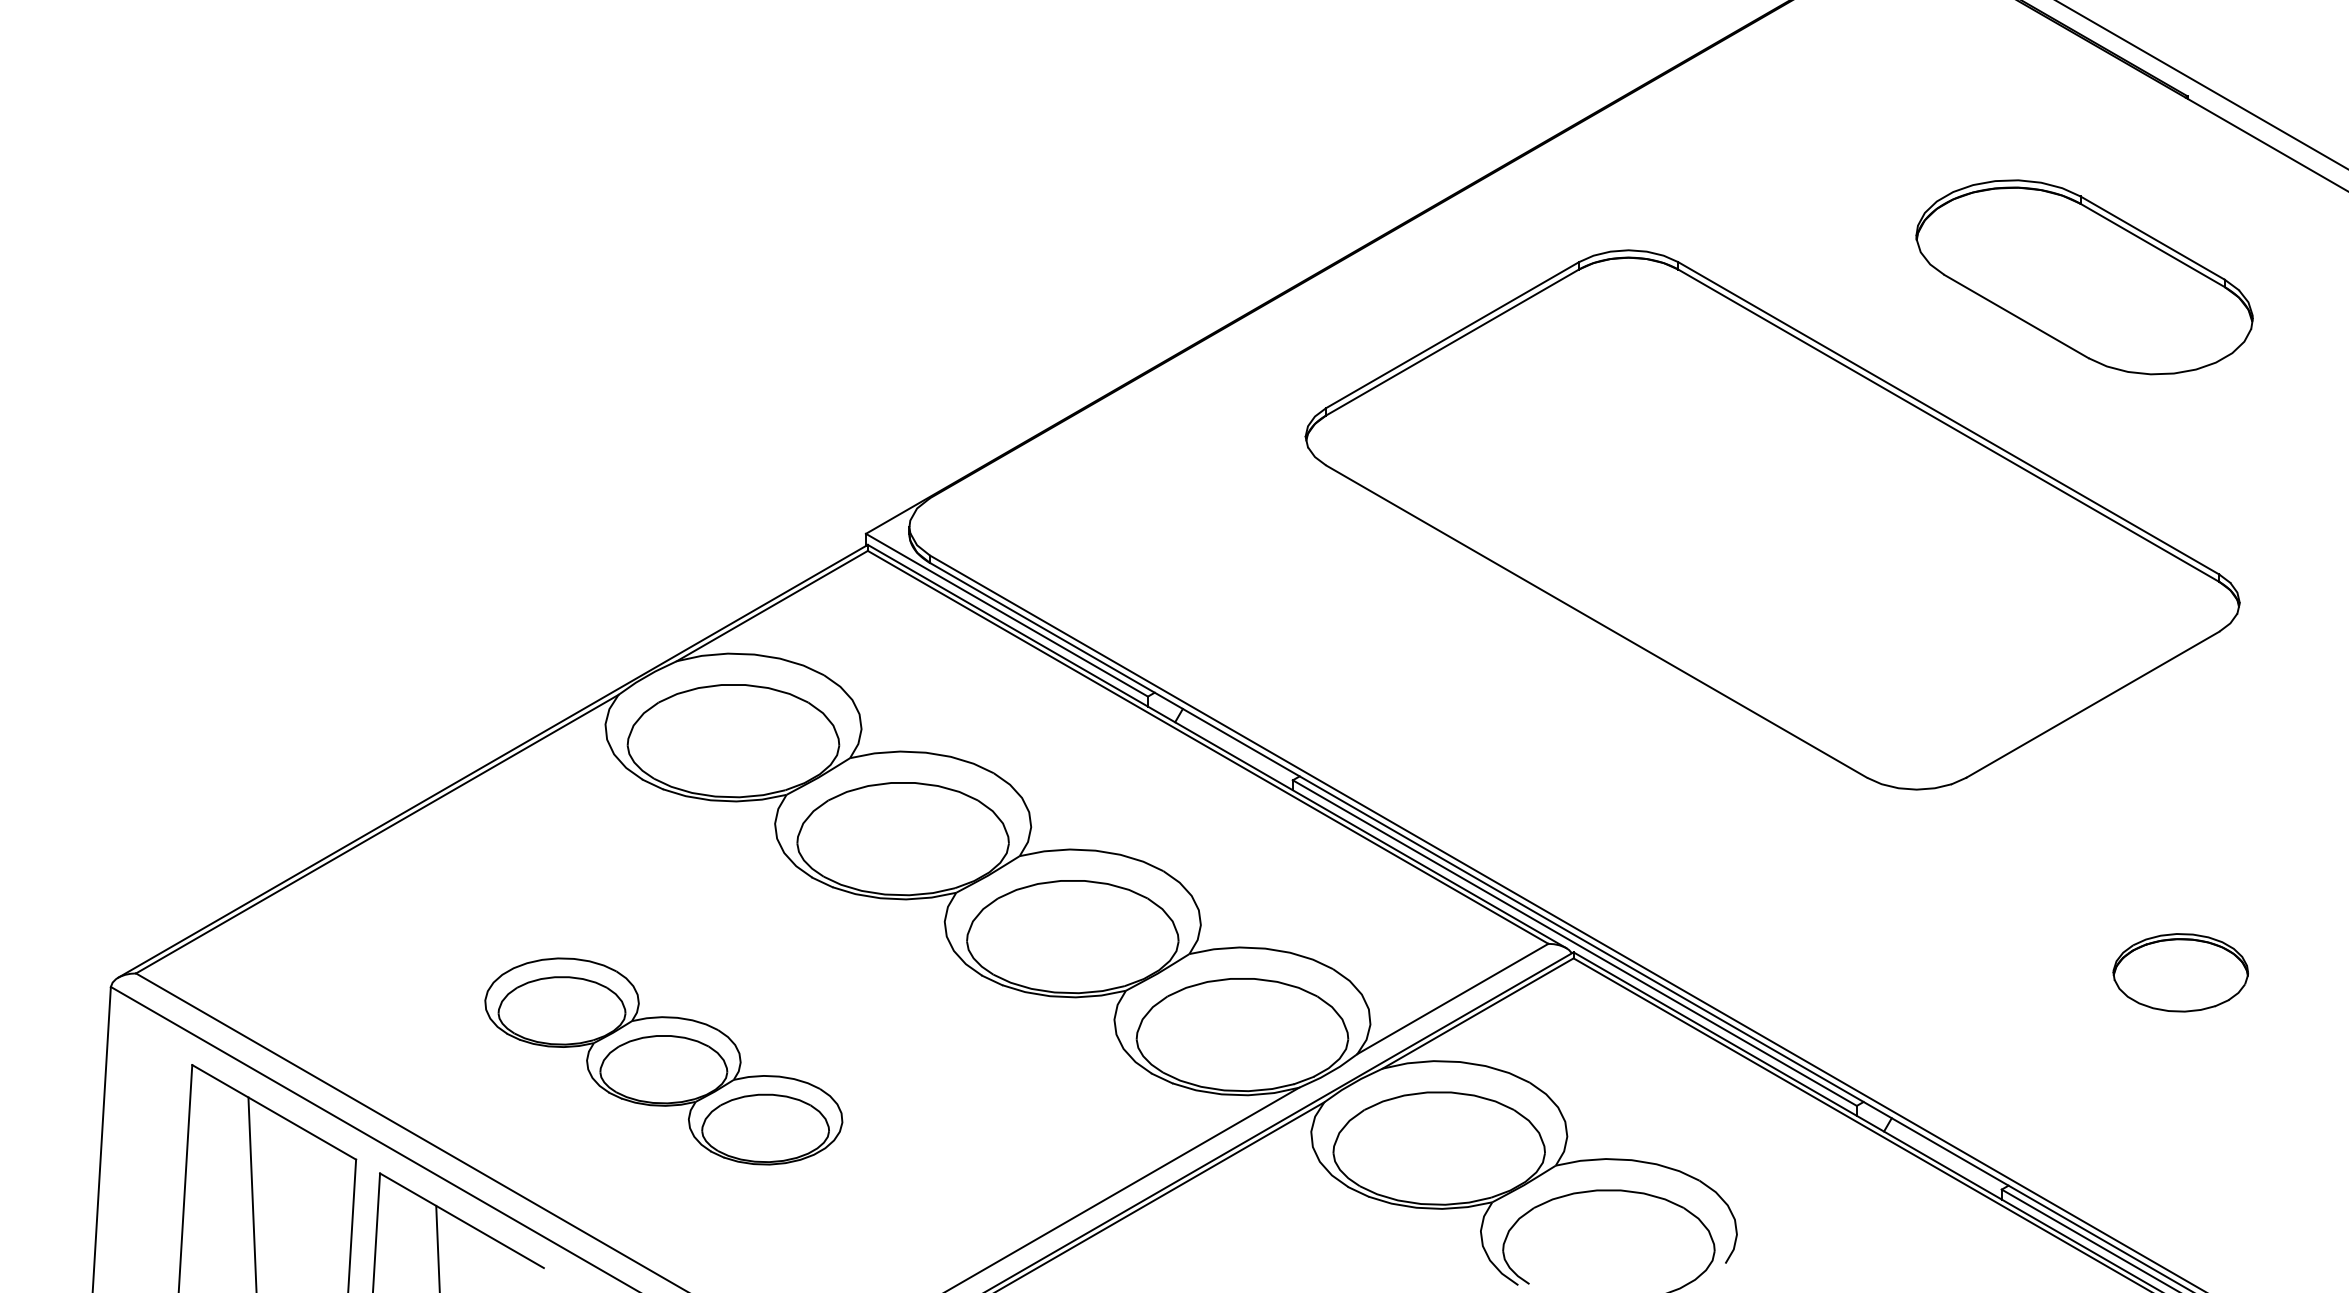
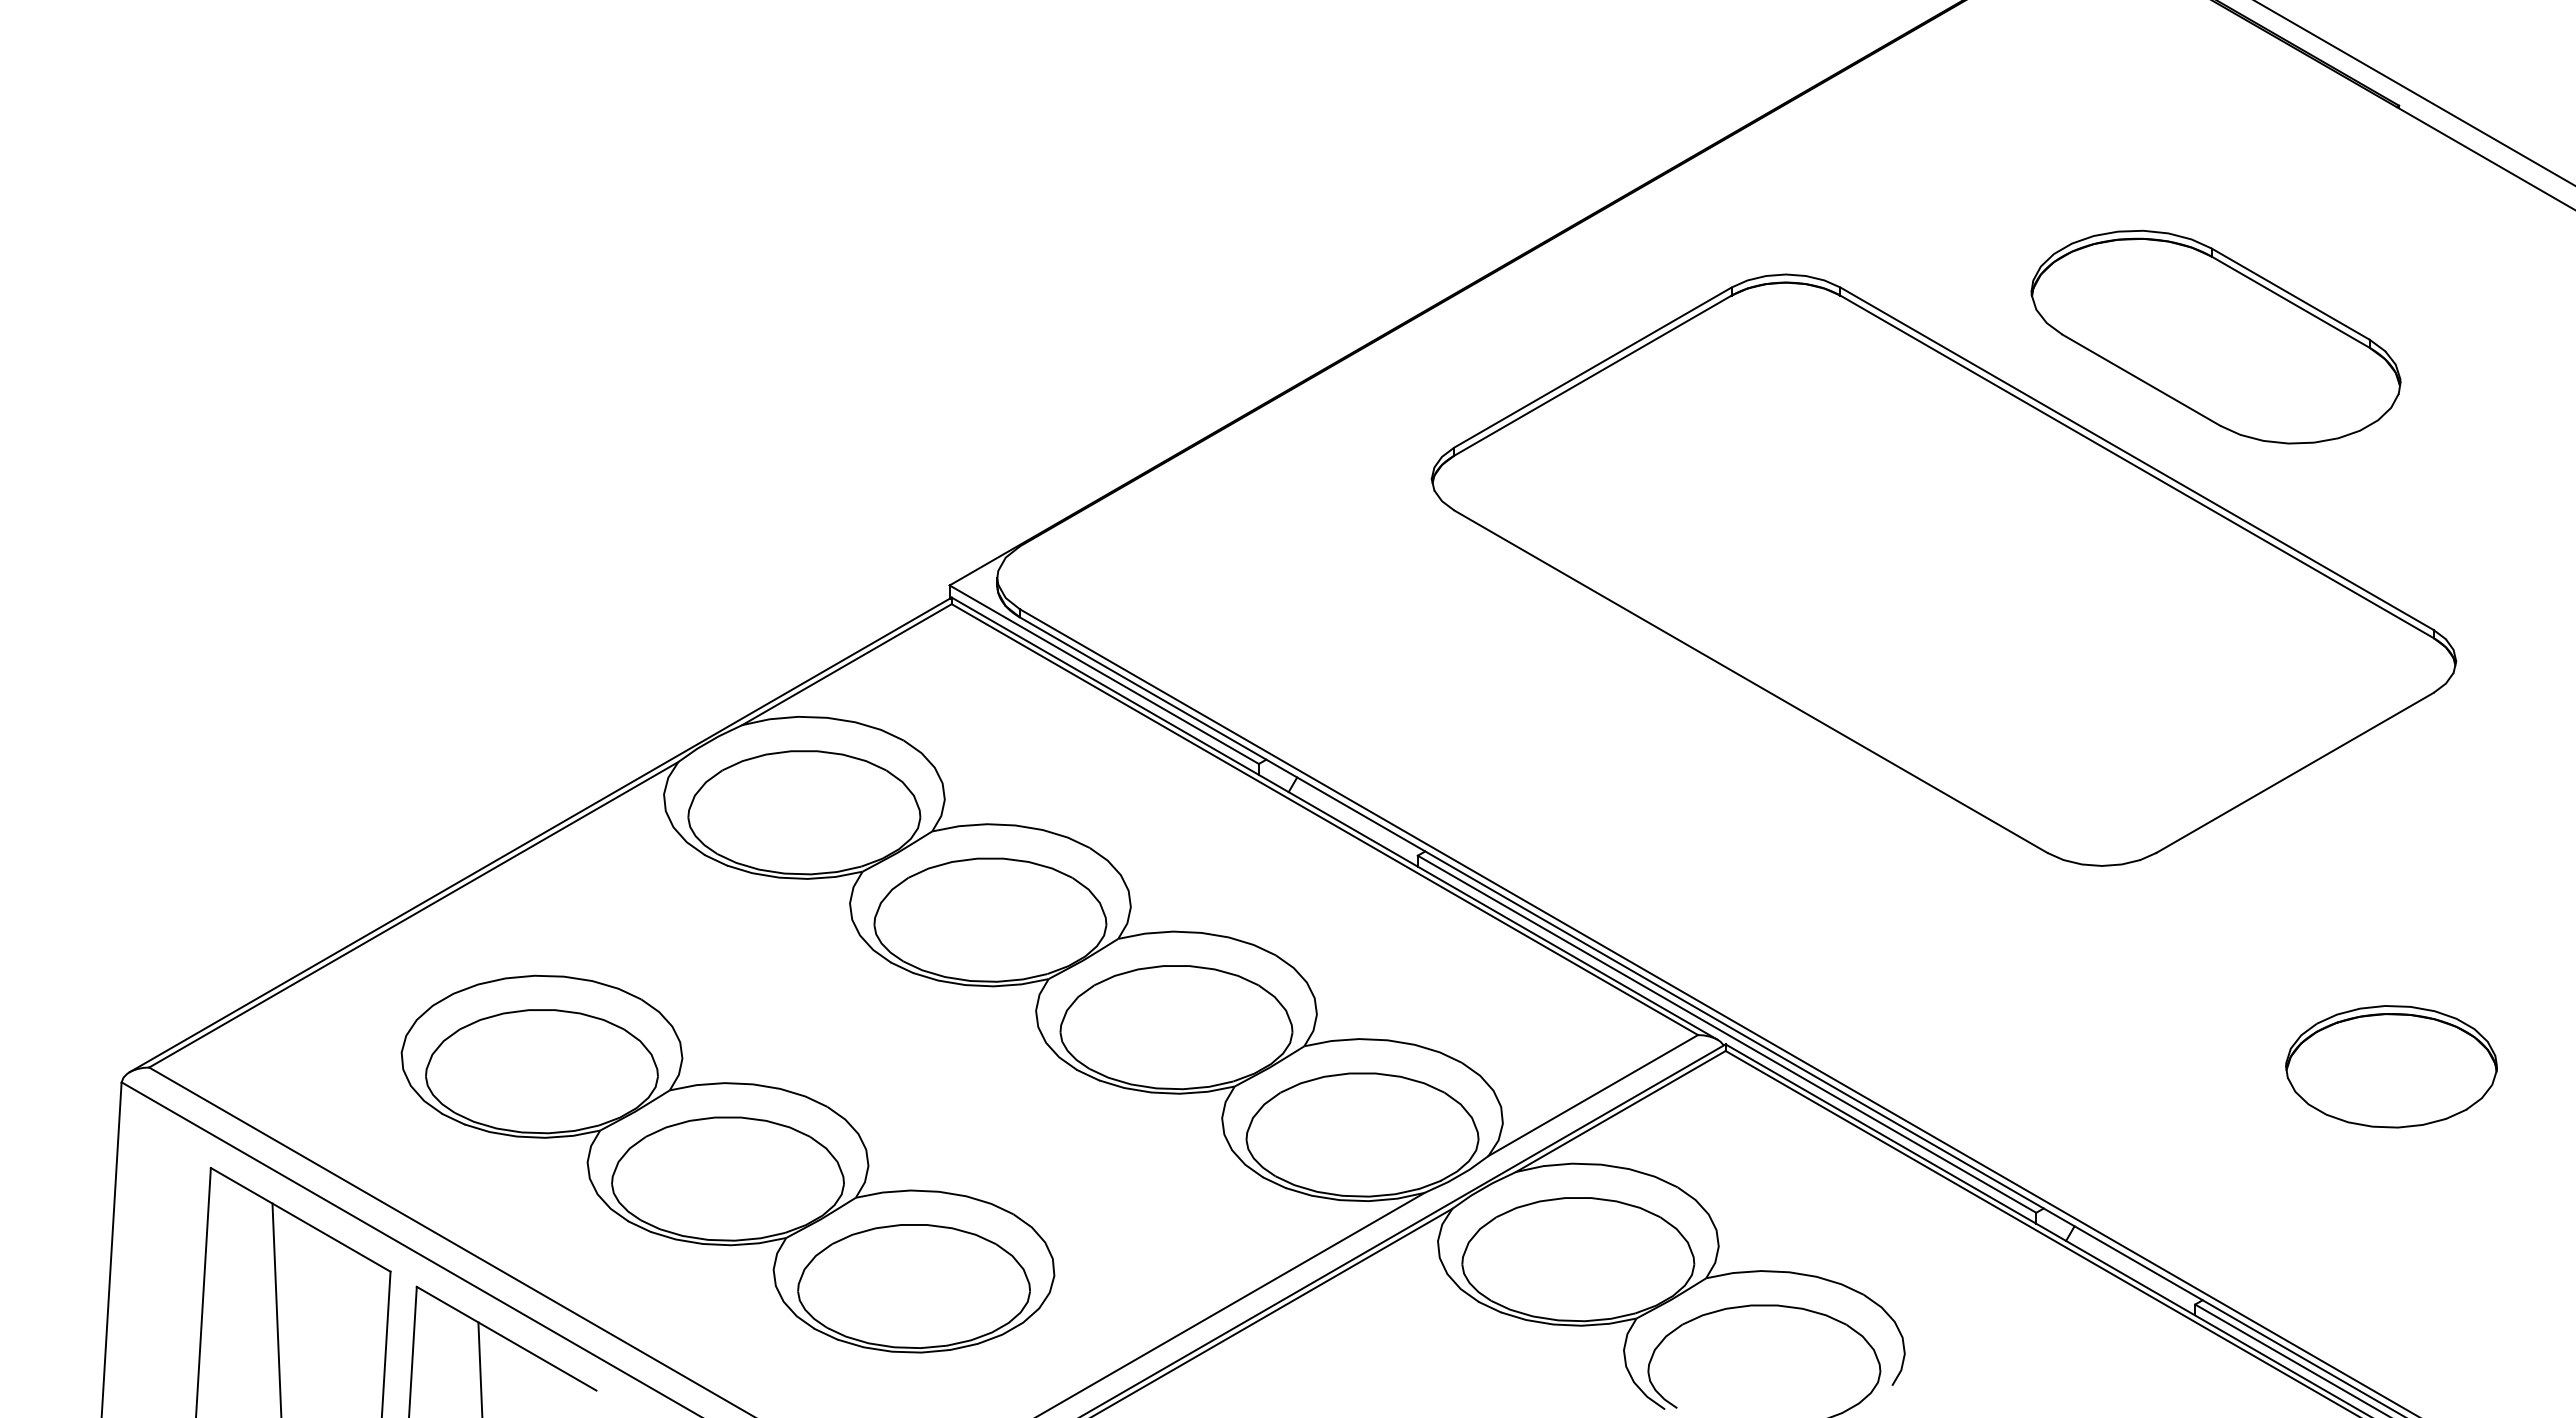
part: (2084, 276) -> (2215, 336), moved
part: (2180, 972) -> (2391, 1066), size x1.43
part: (663, 1060) -> (727, 1163), size x1.67

